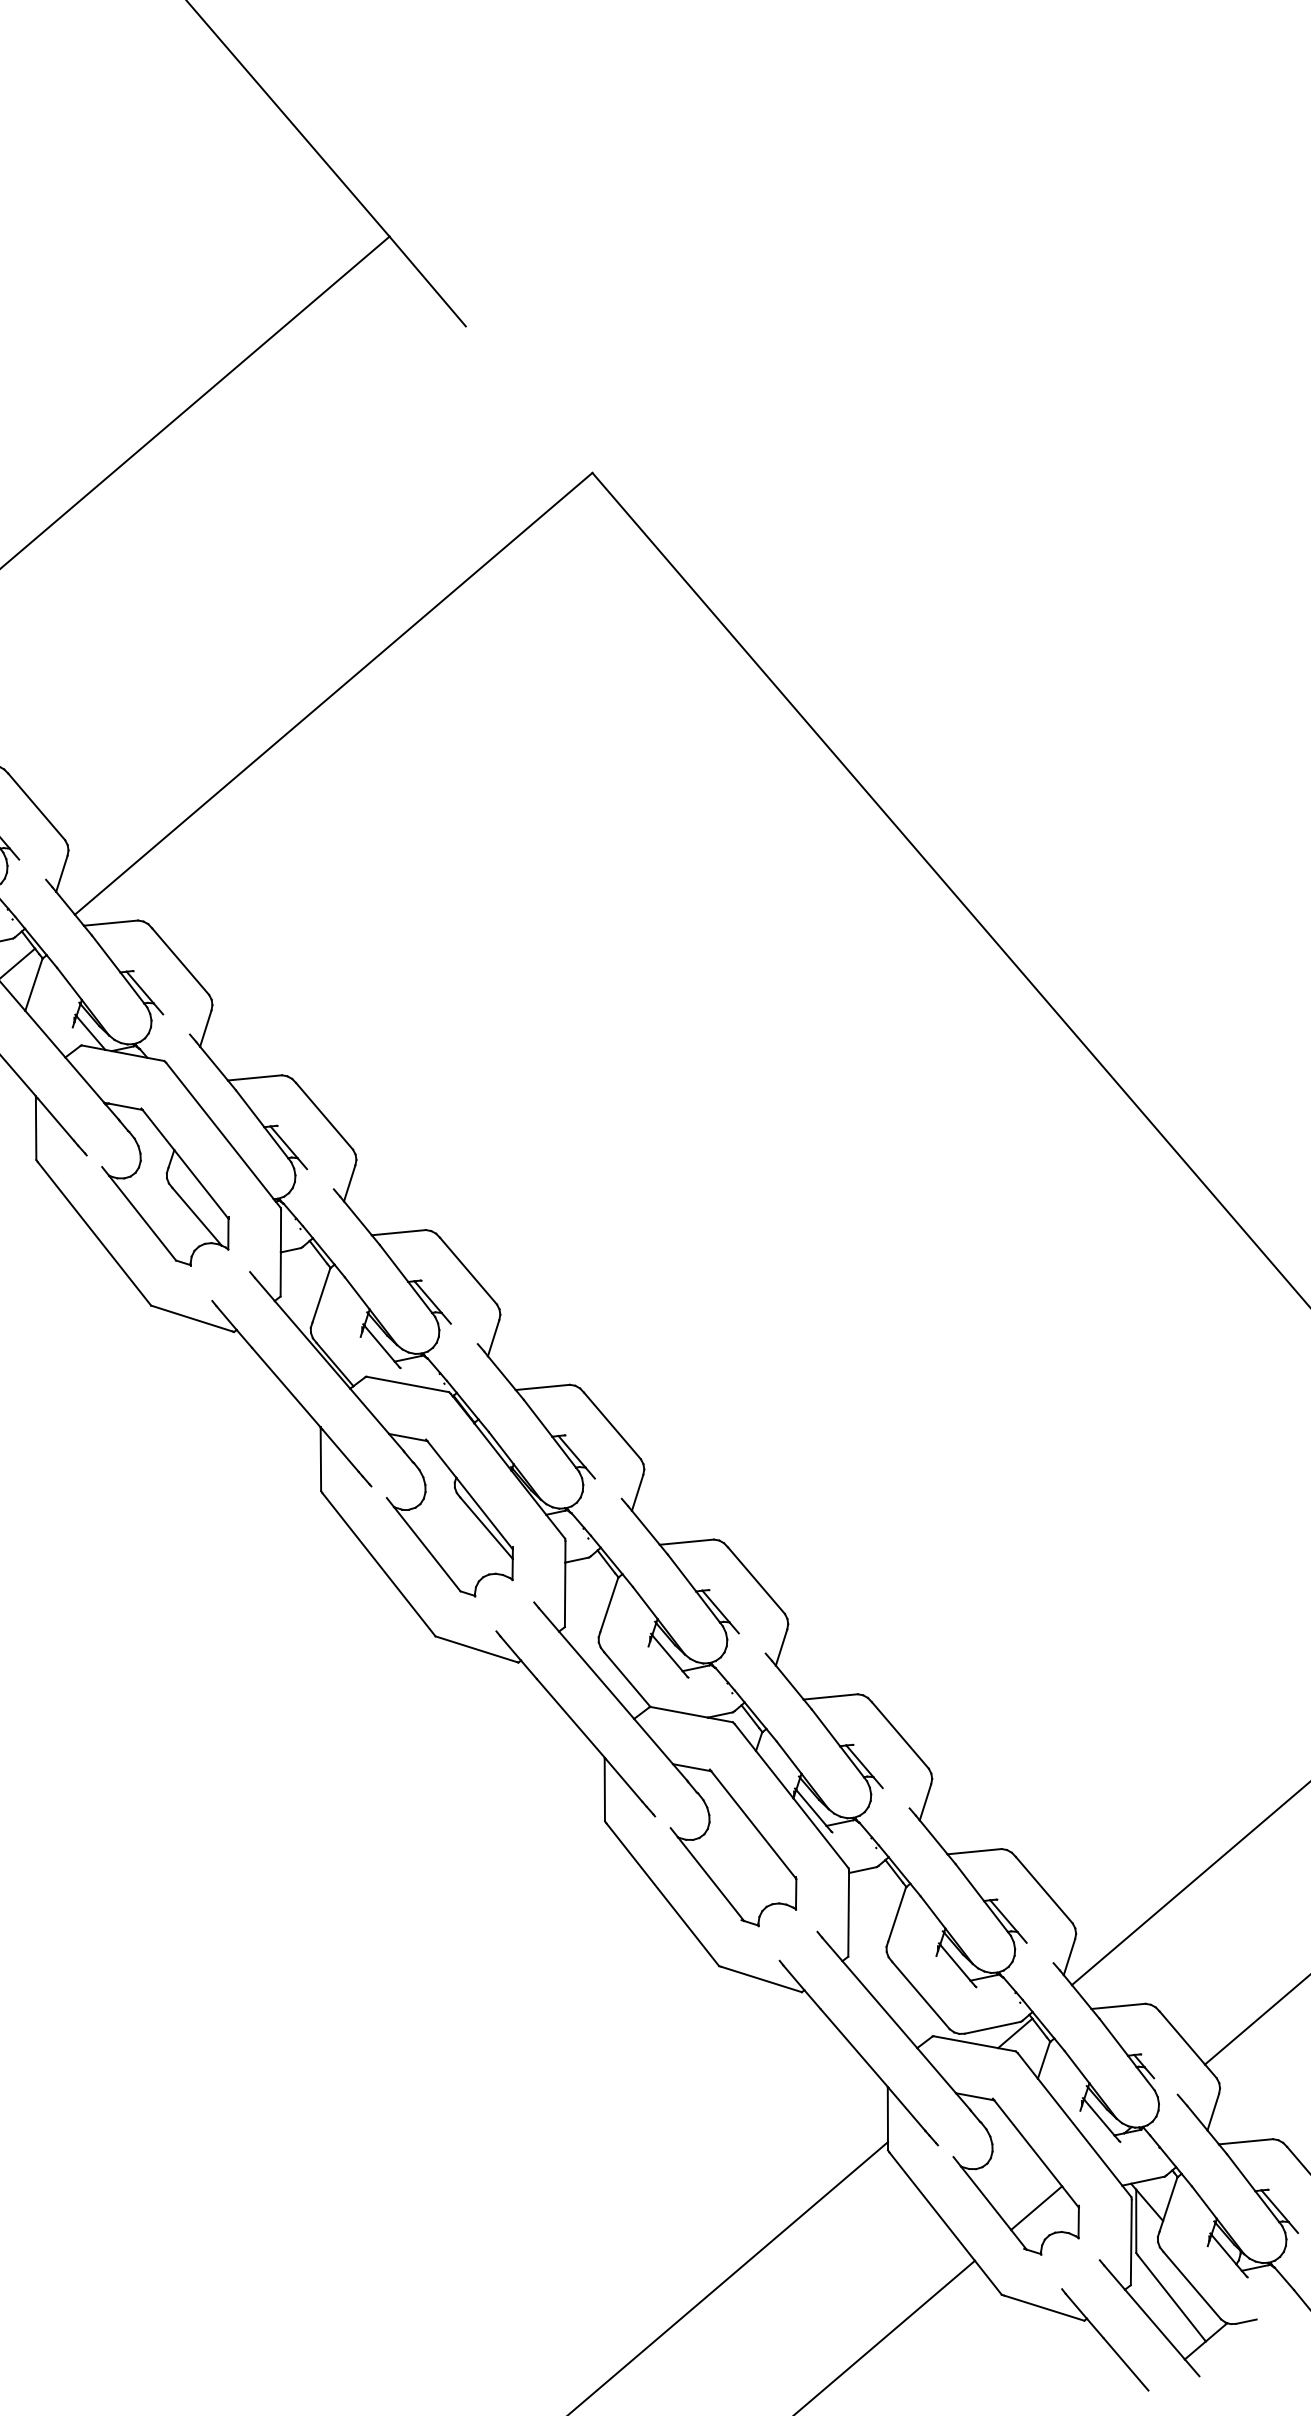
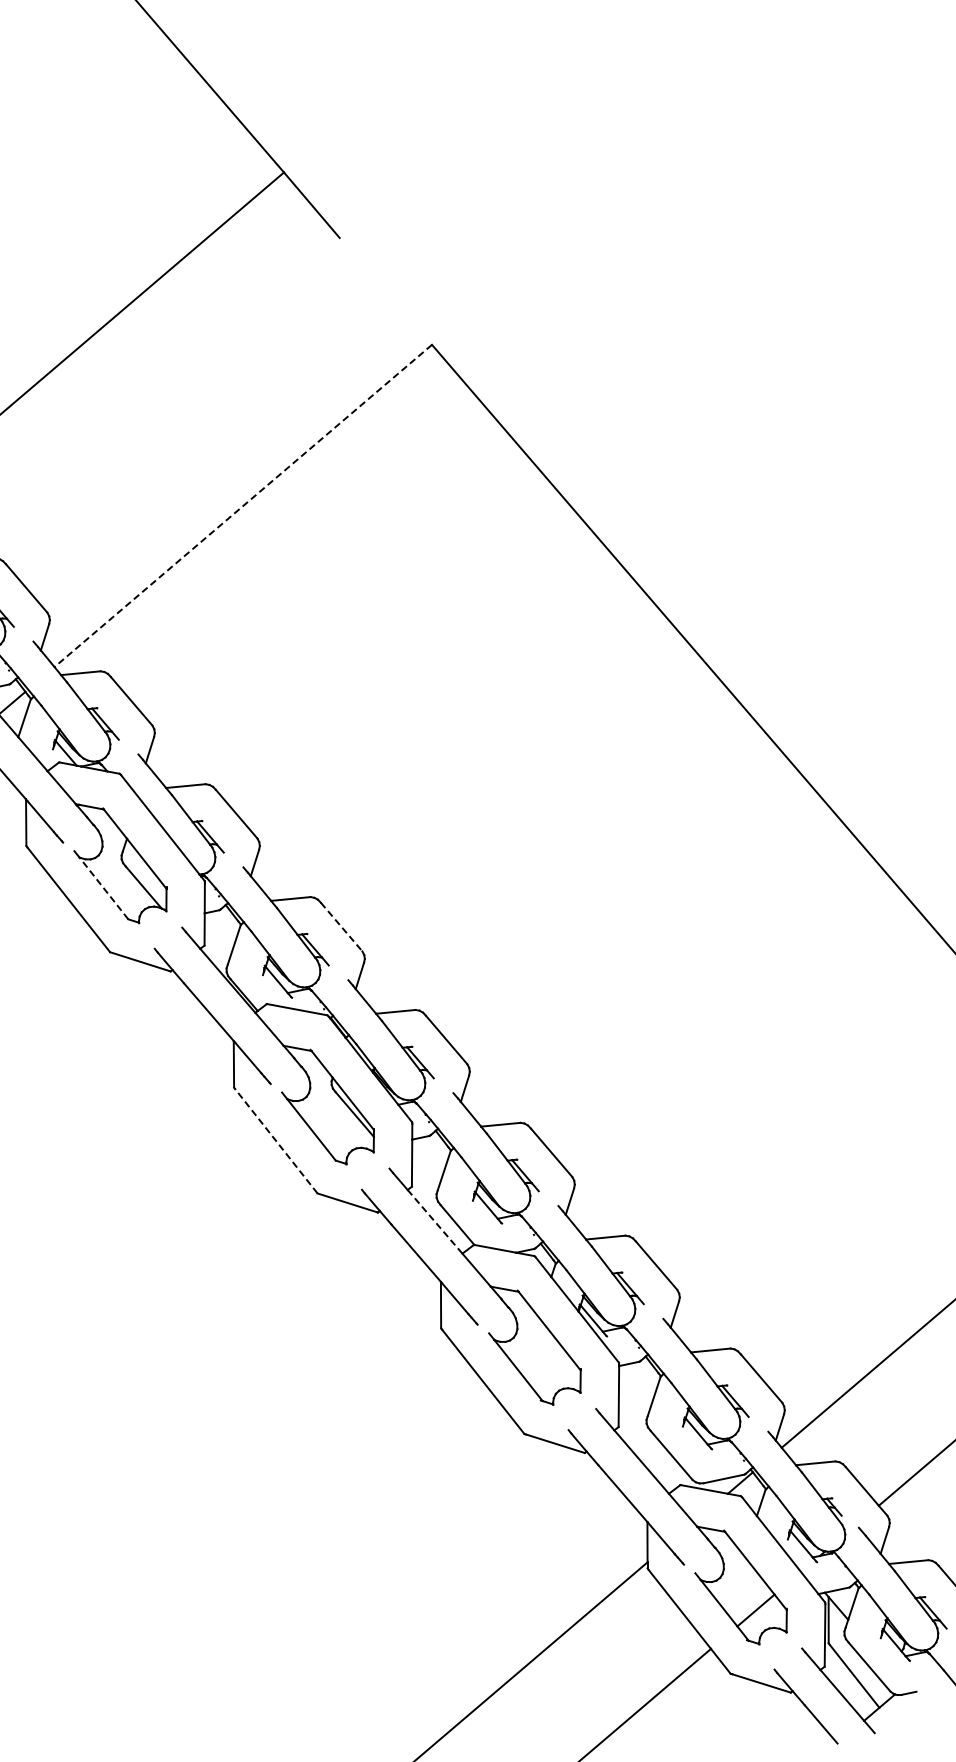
line: (332, 694) -> (242, 506), solid -> dashed
line: (142, 1218) -> (103, 888), solid -> dashed
line: (468, 1271) -> (341, 927), solid -> dashed
line: (379, 1565) -> (276, 1141), solid -> dashed
line: (597, 1676) -> (435, 1222), solid -> dashed

